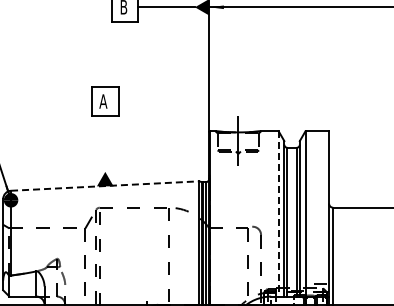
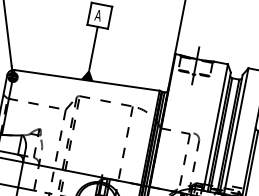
line: (105, 143) -> (93, 47), added
line: (105, 186) -> (87, 80), dashed -> solid
line: (278, 213) -> (215, 127), dashed -> solid

